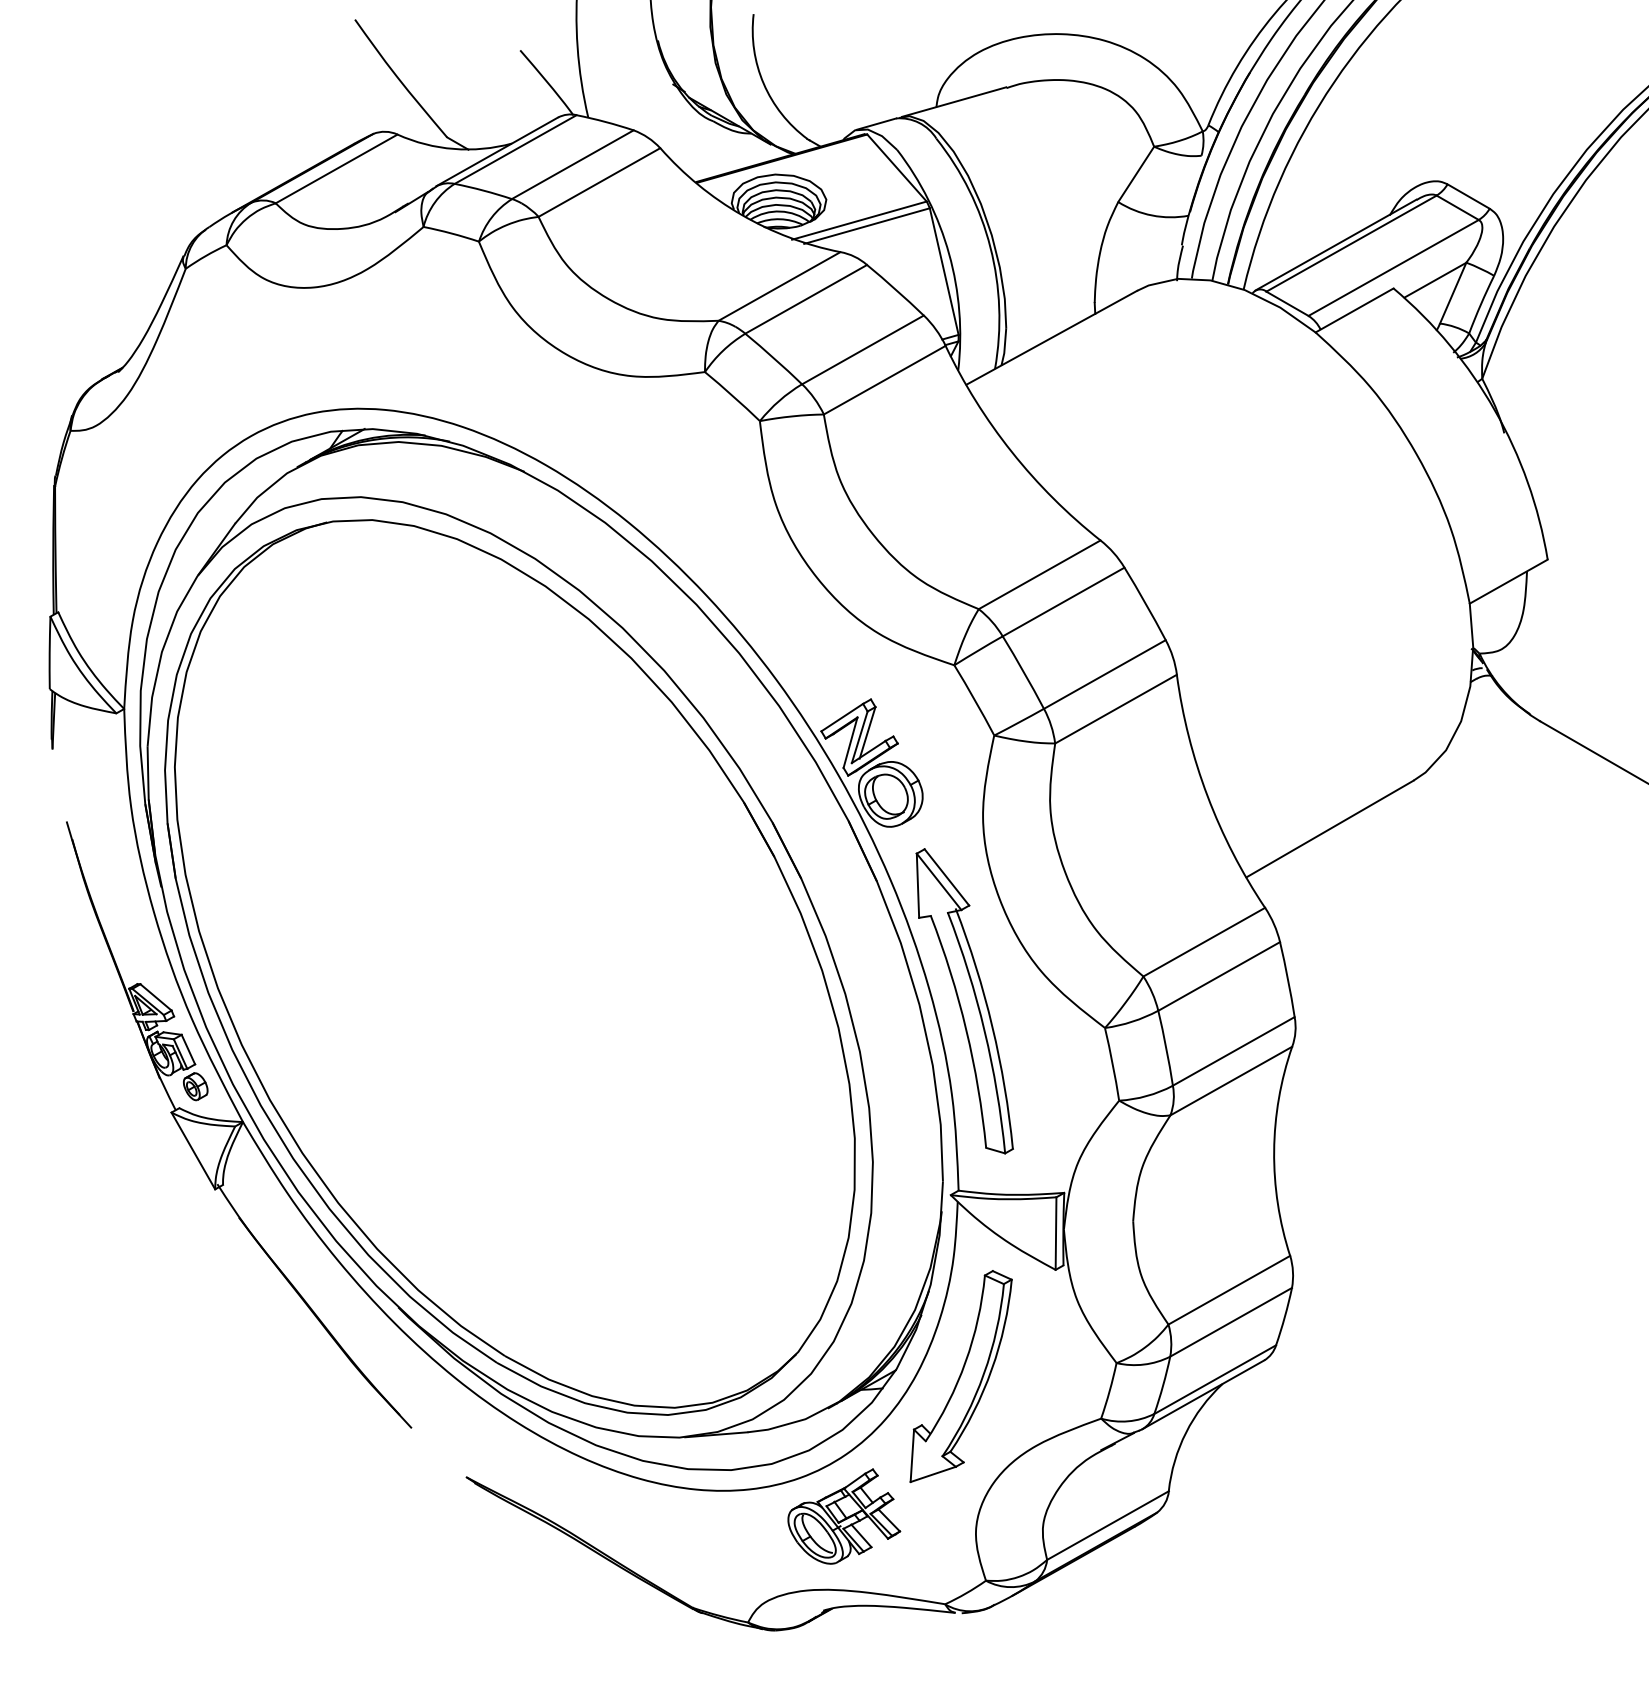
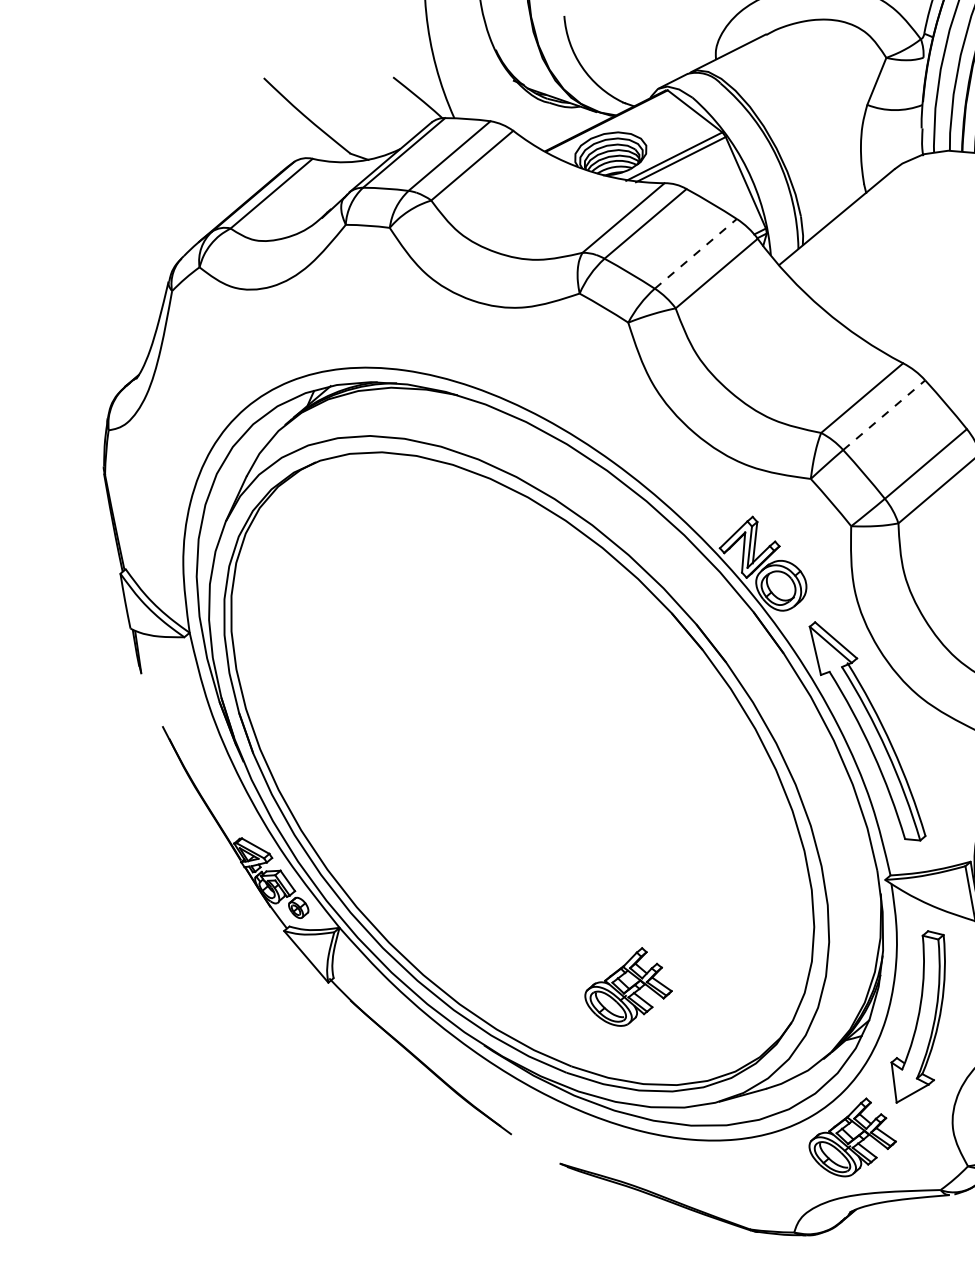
line: (862, 349) -> (695, 253), solid -> dashed
line: (1063, 602) -> (884, 415), solid -> dashed
part: (595, 1269) -> (627, 987), added

